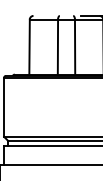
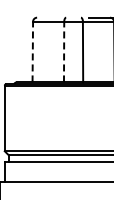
line: (29, 46) -> (32, 51), solid -> dashed
line: (58, 46) -> (64, 51), solid -> dashed

